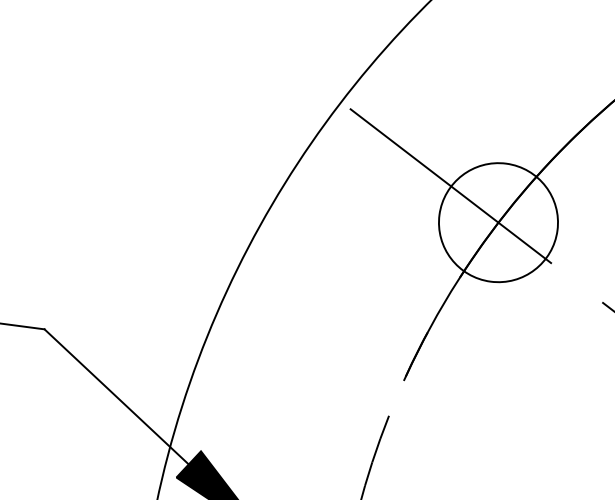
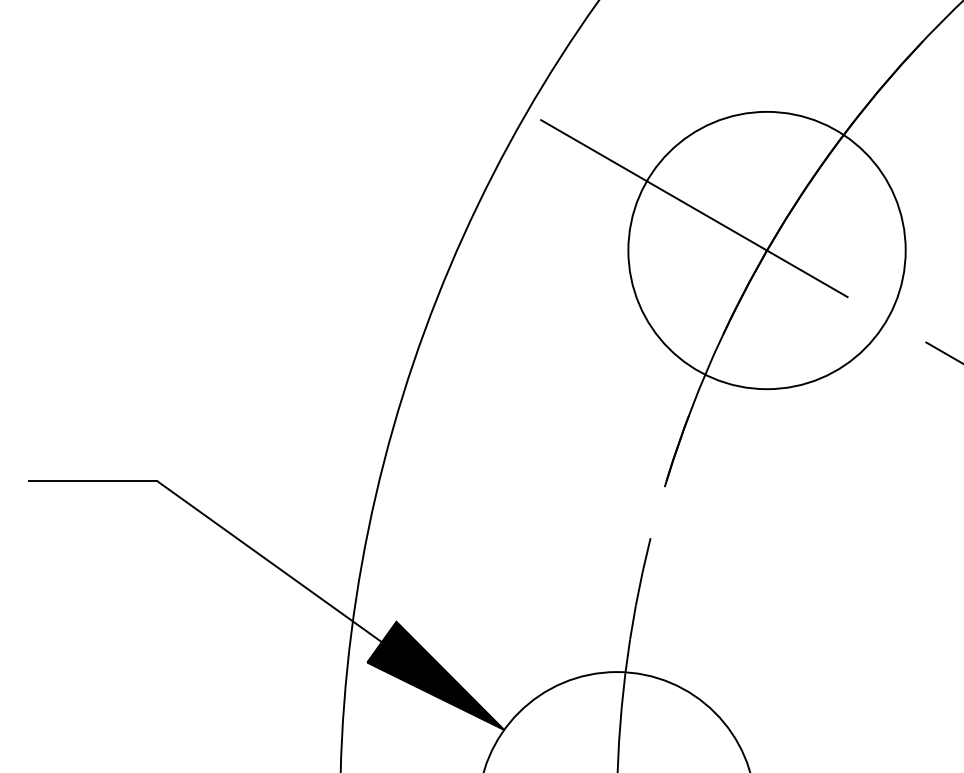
circle: (498, 222) -> (766, 250), size x1.67

